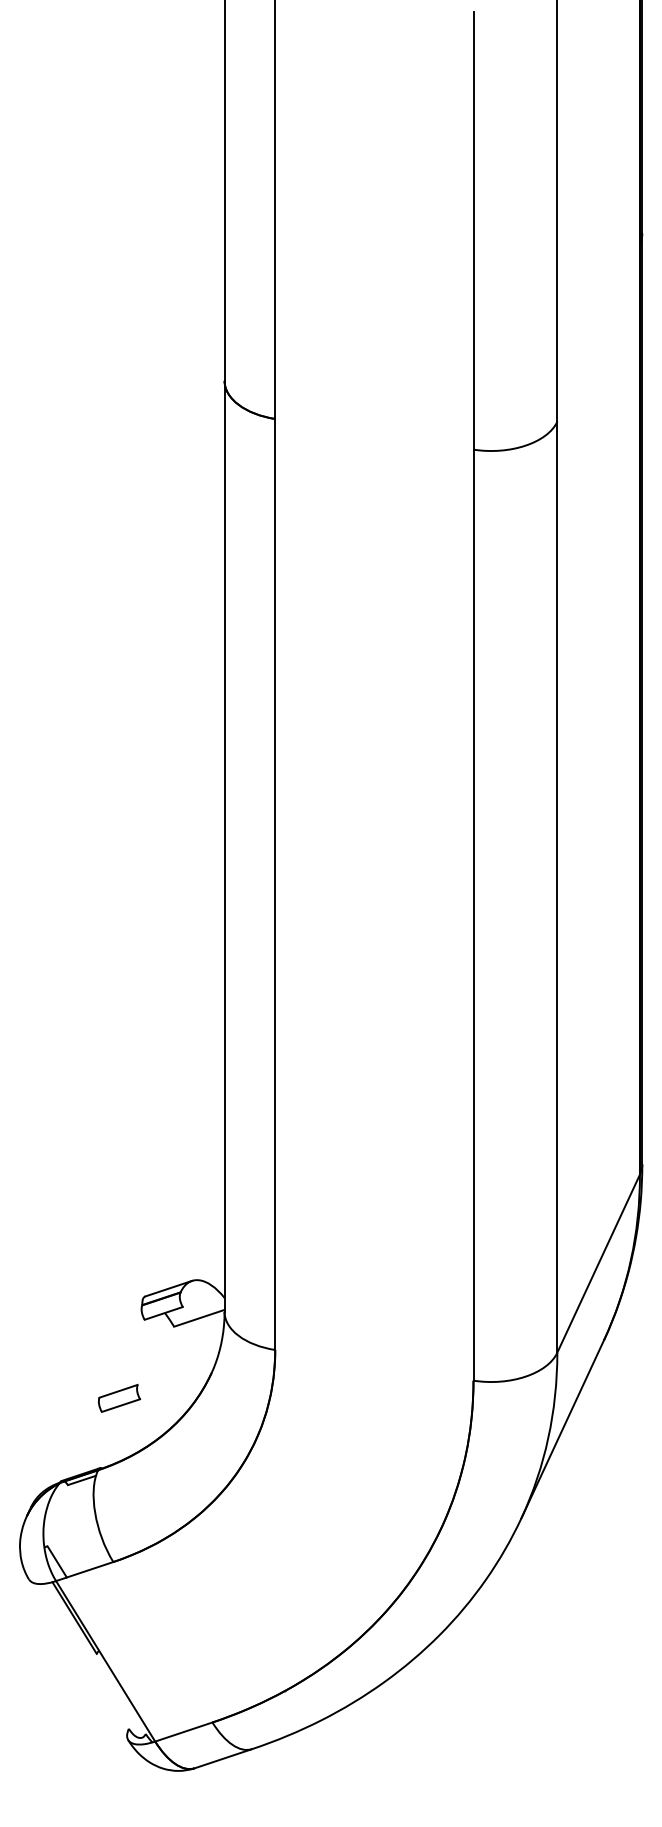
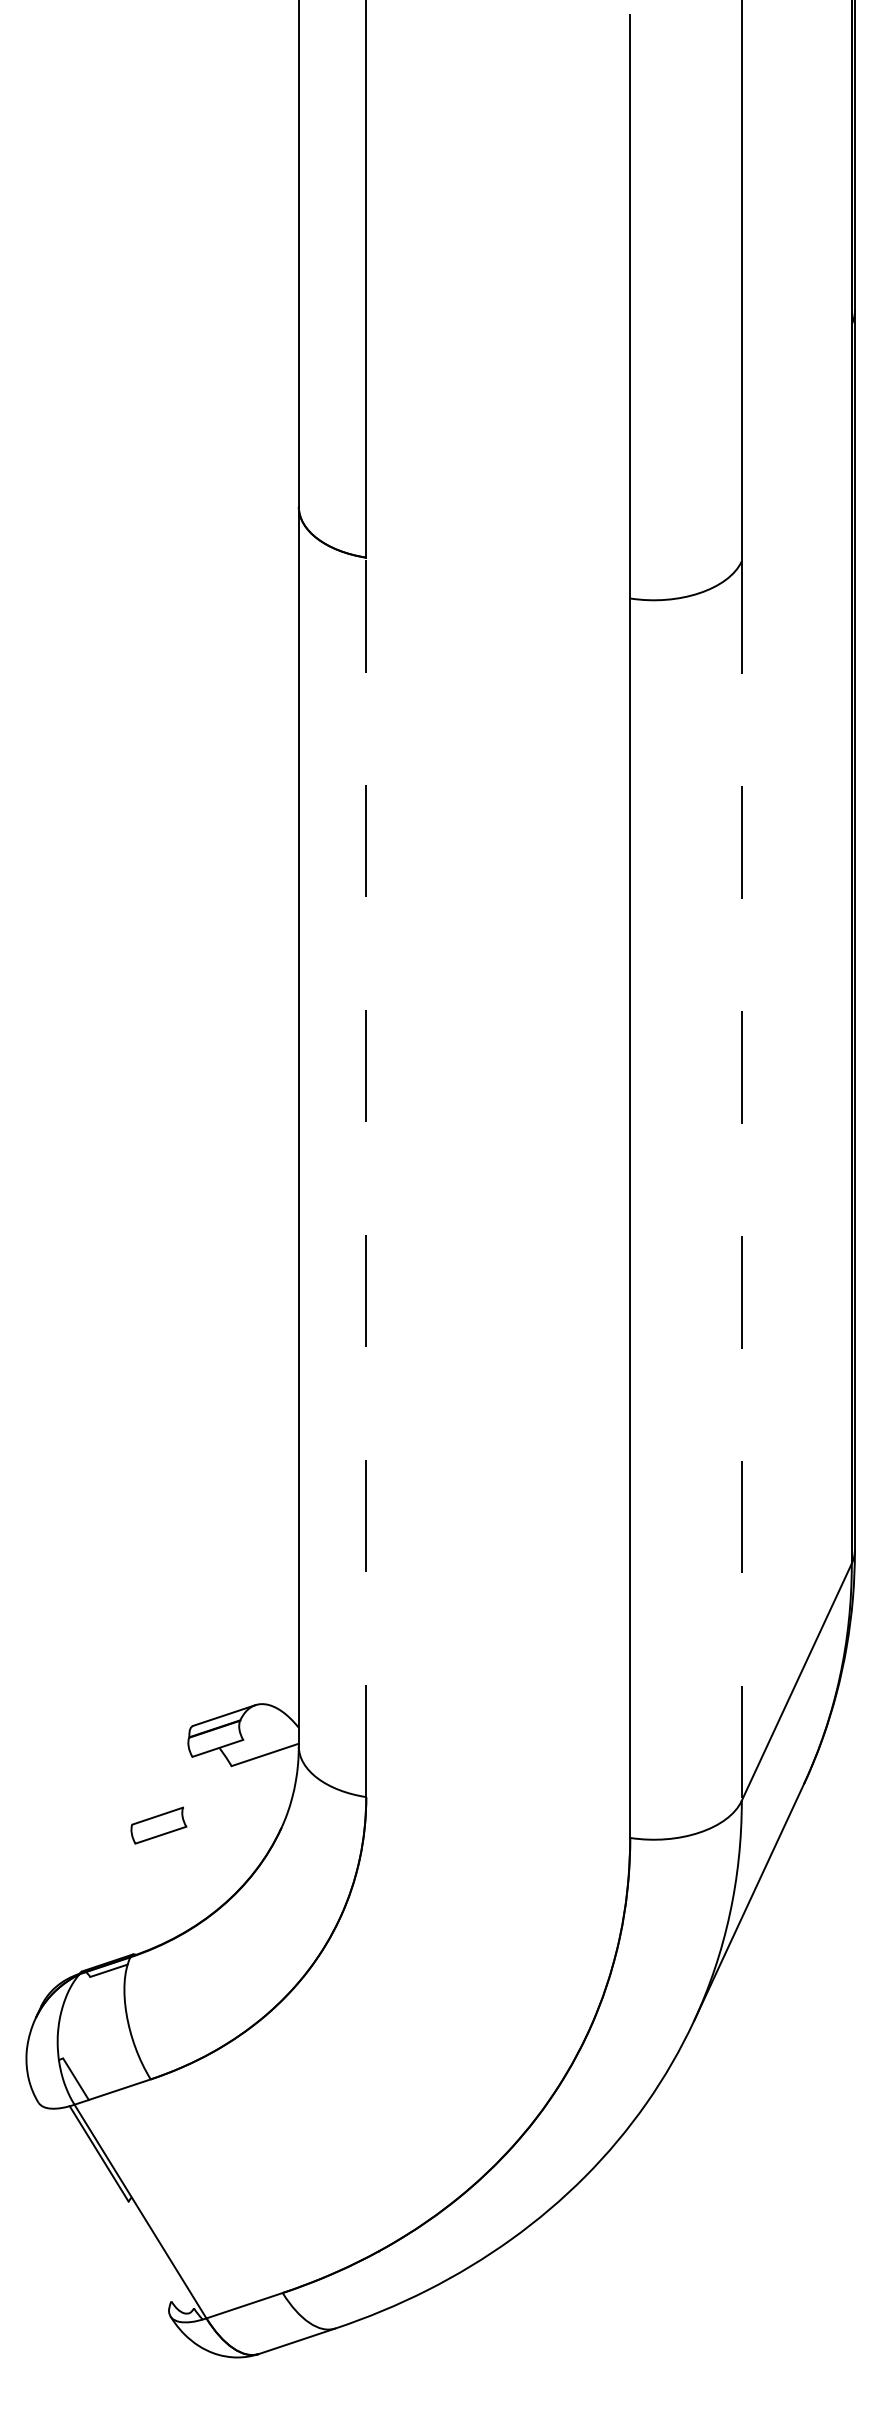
line: (275, 884) -> (366, 1177), solid -> dashed
line: (557, 887) -> (742, 1181), solid -> dashed
part: (119, 1398) -> (158, 1825), moved

